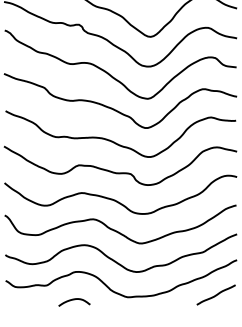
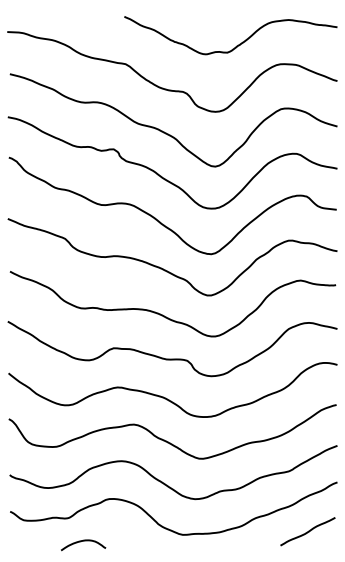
curve: (74, 299) -> (83, 541), moved

